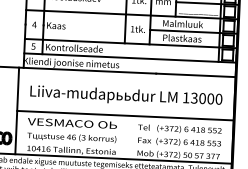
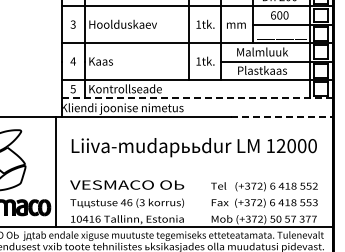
line: (130, 58) -> (197, 98), solid -> dashed
line: (195, 75) -> (281, 116), solid -> dashed
text: (193, 98) -> (280, 146), 13000 -> 12000
line: (125, 115) -> (194, 172), removed

